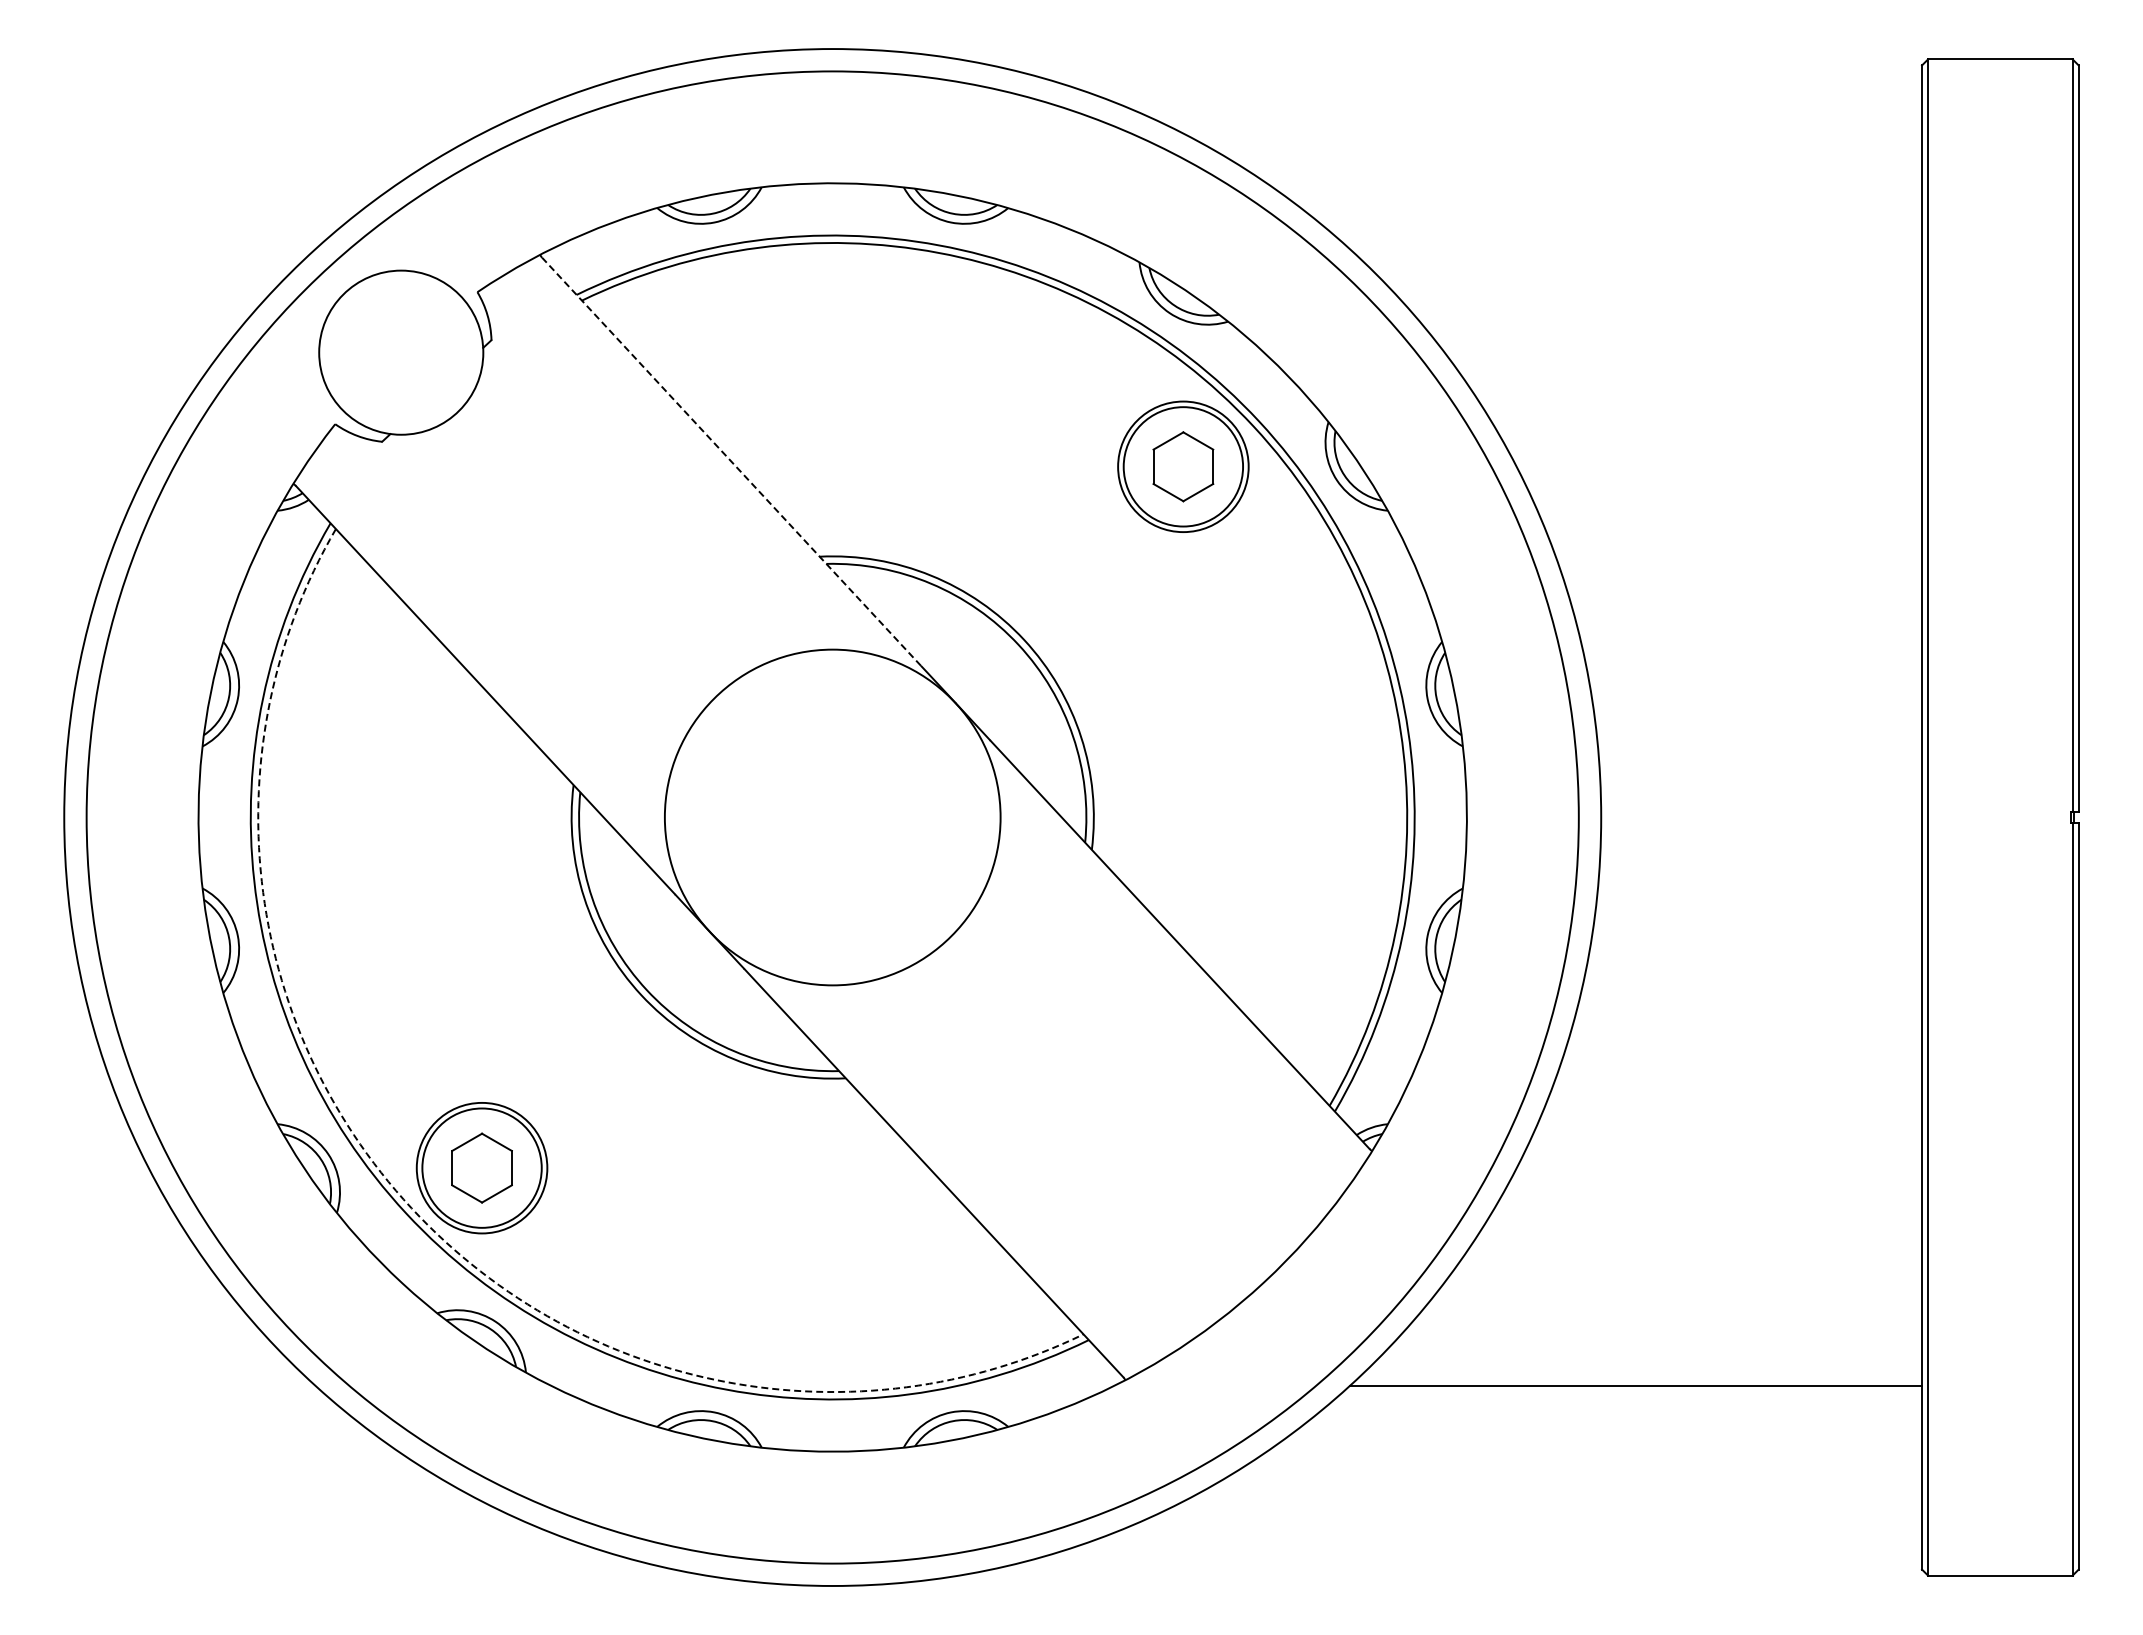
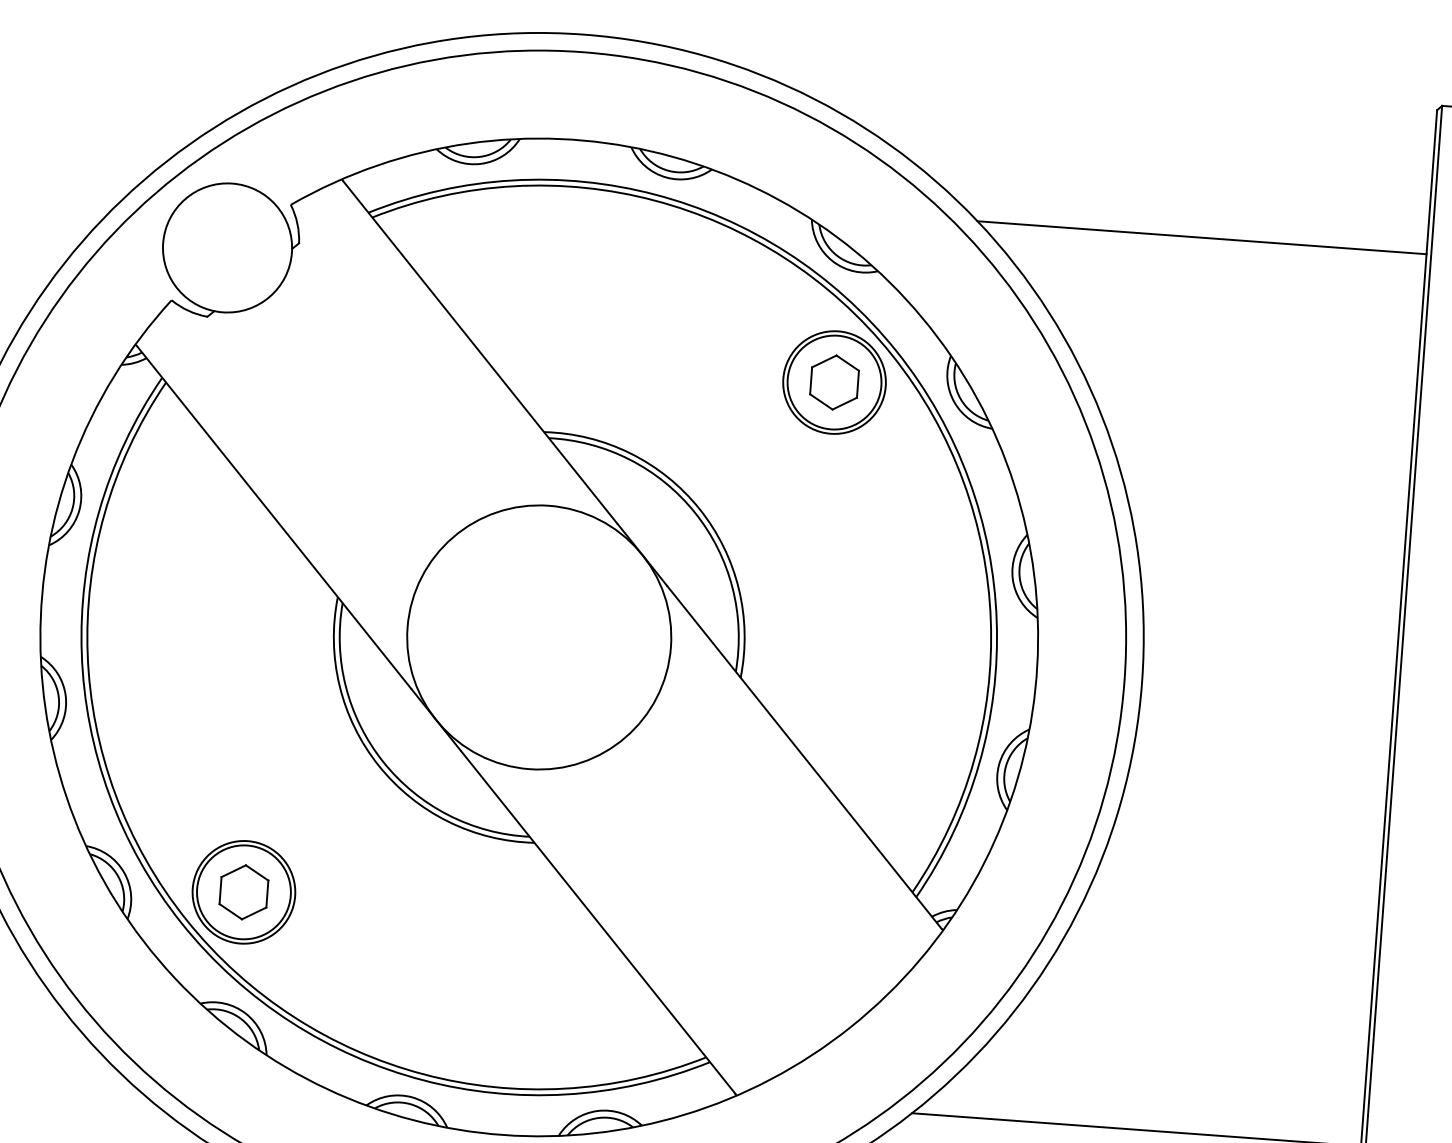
line: (1635, 248) -> (1201, 237), added
line: (731, 461) -> (480, 352), dashed -> solid
arc: (411, 1208) -> (186, 919), dashed -> solid

